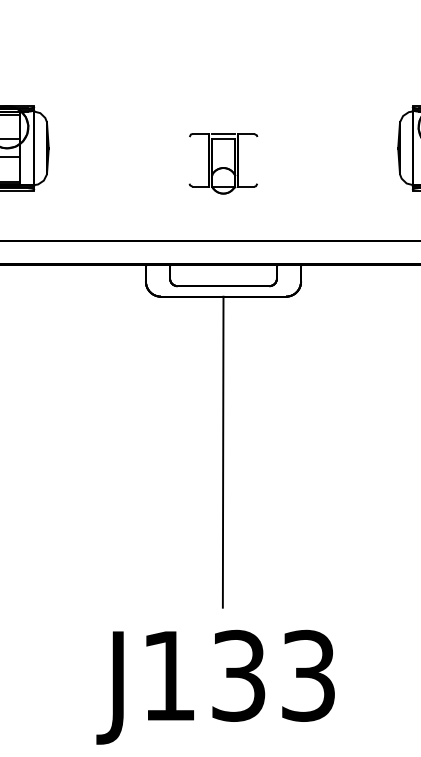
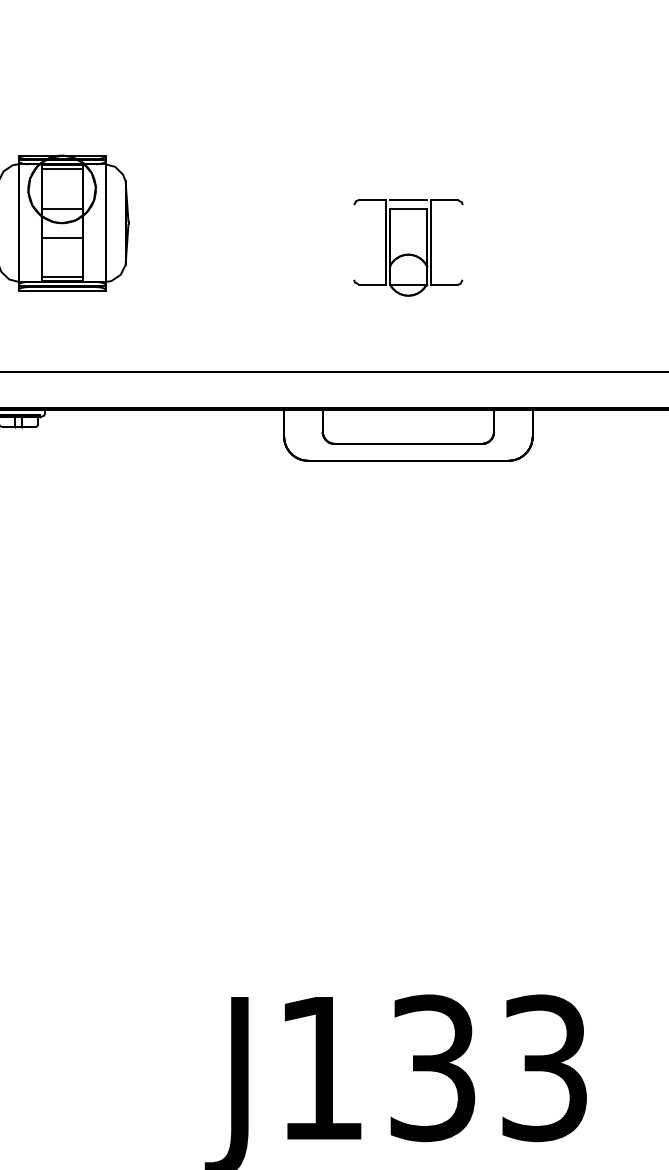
line: (222, 451) -> (406, 708), removed

